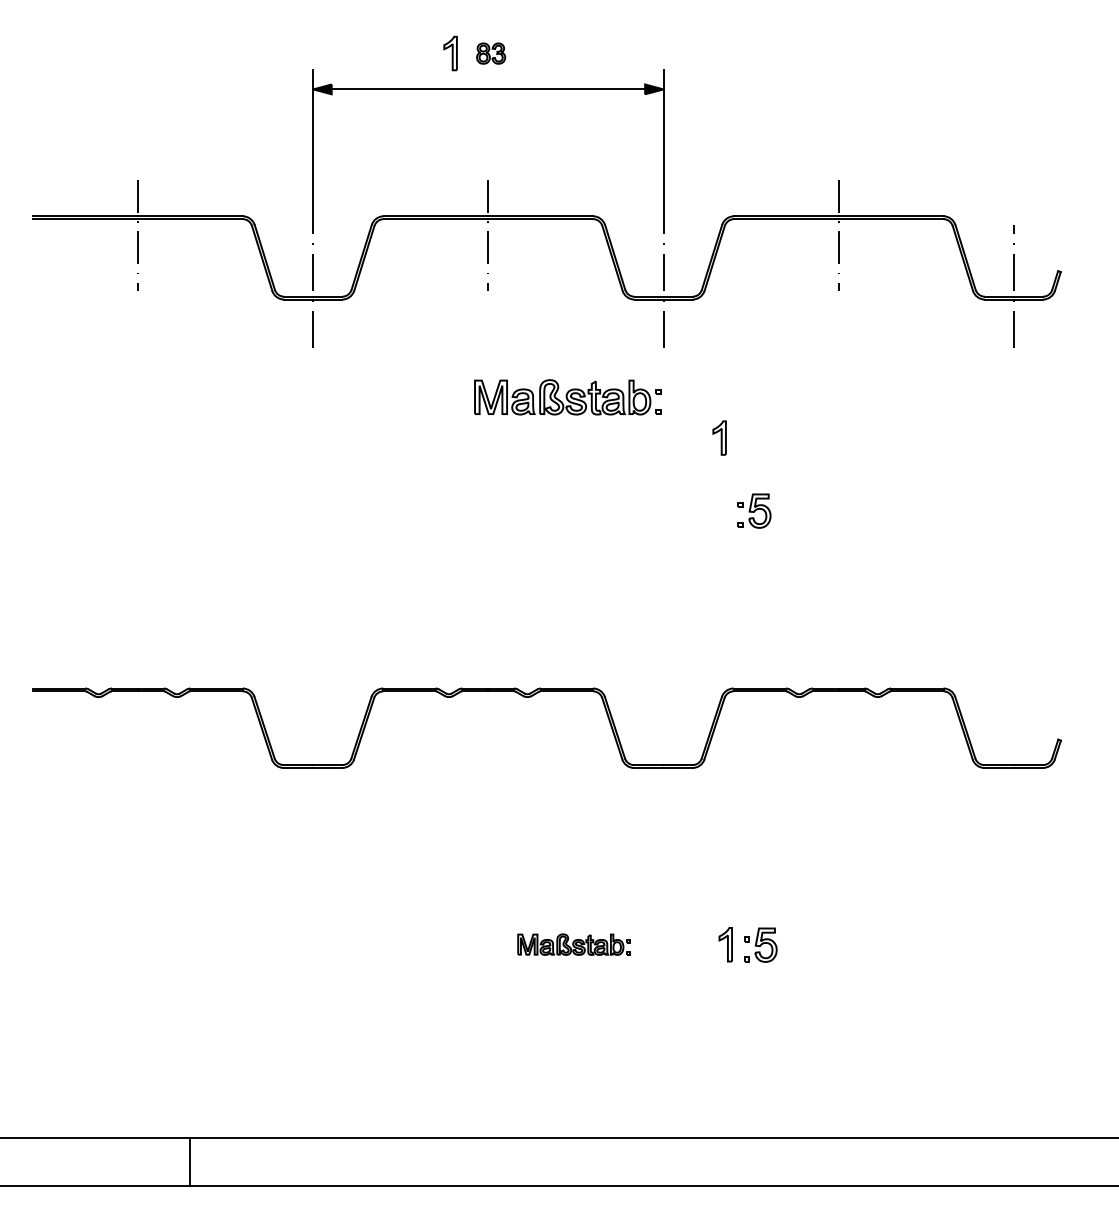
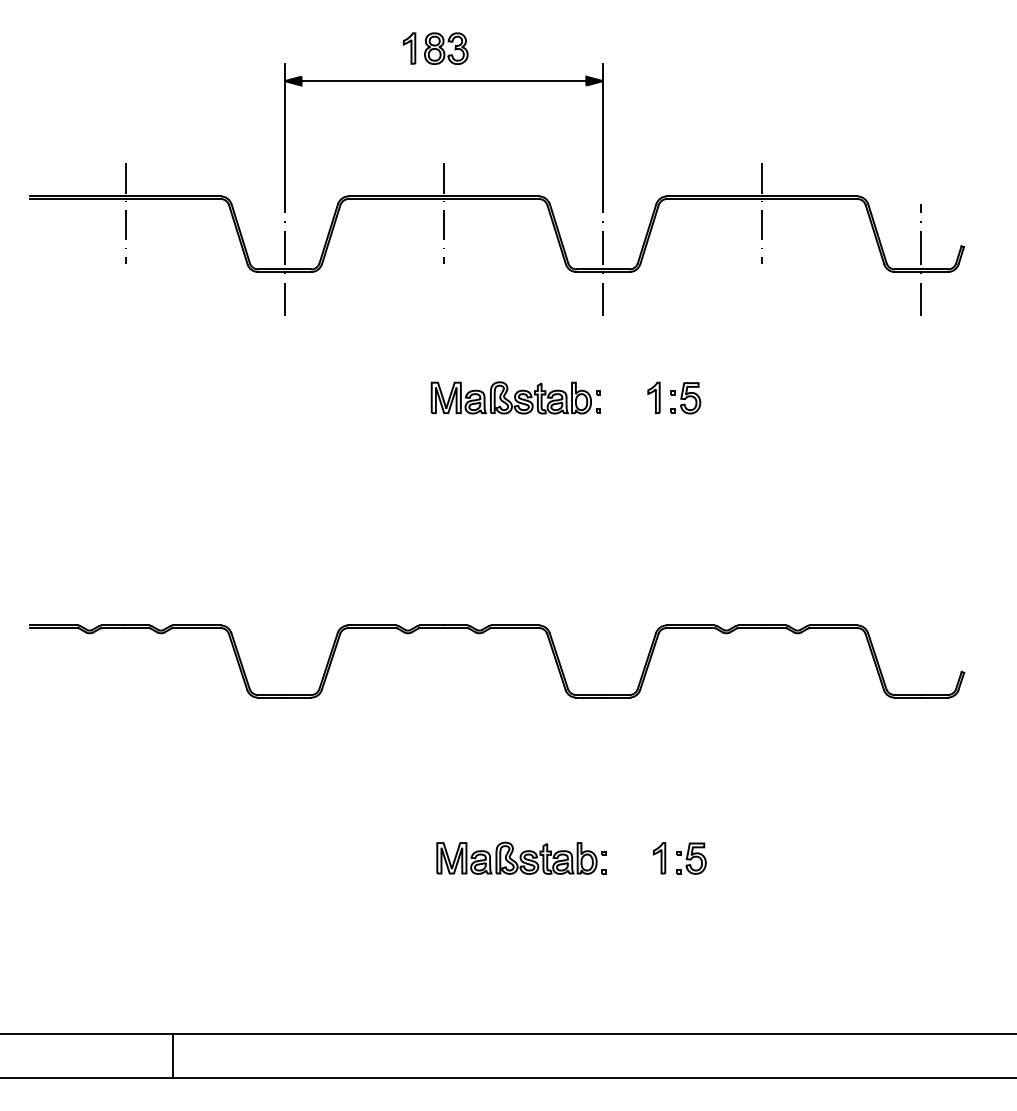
part: (491, 53) -> (446, 48), size x1.67
part: (567, 396) -> (515, 397), moved
part: (754, 511) -> (685, 398), moved
part: (573, 943) -> (521, 857), size x1.67

